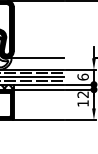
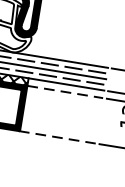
line: (34, 58) -> (66, 43), removed
line: (39, 89) -> (66, 91), solid -> dashed
line: (38, 119) -> (57, 136), solid -> dashed

